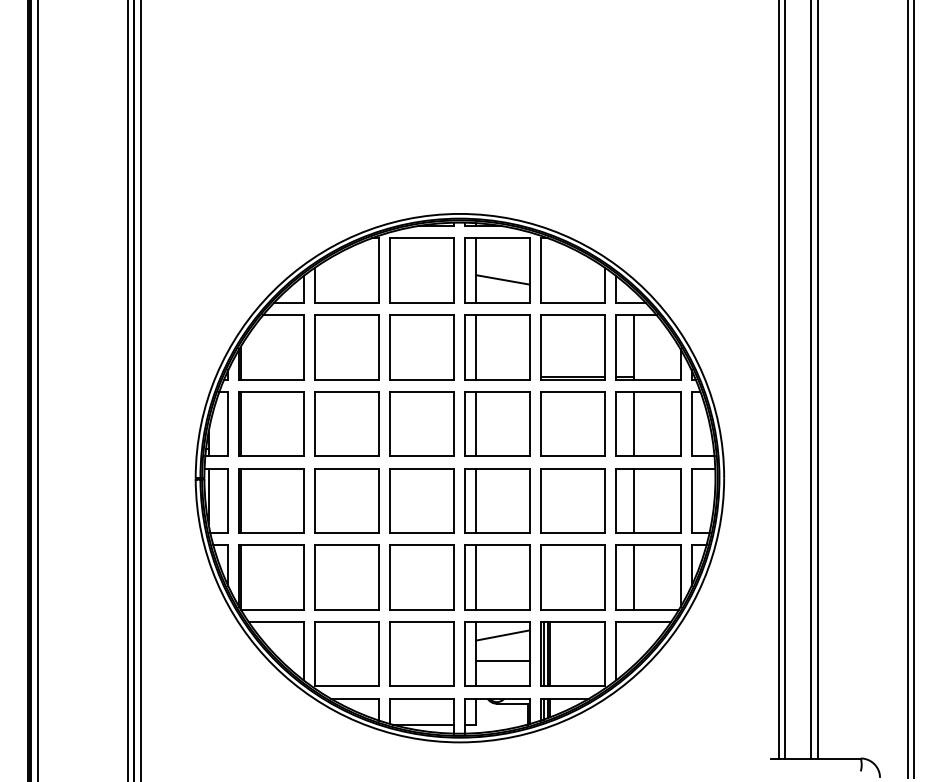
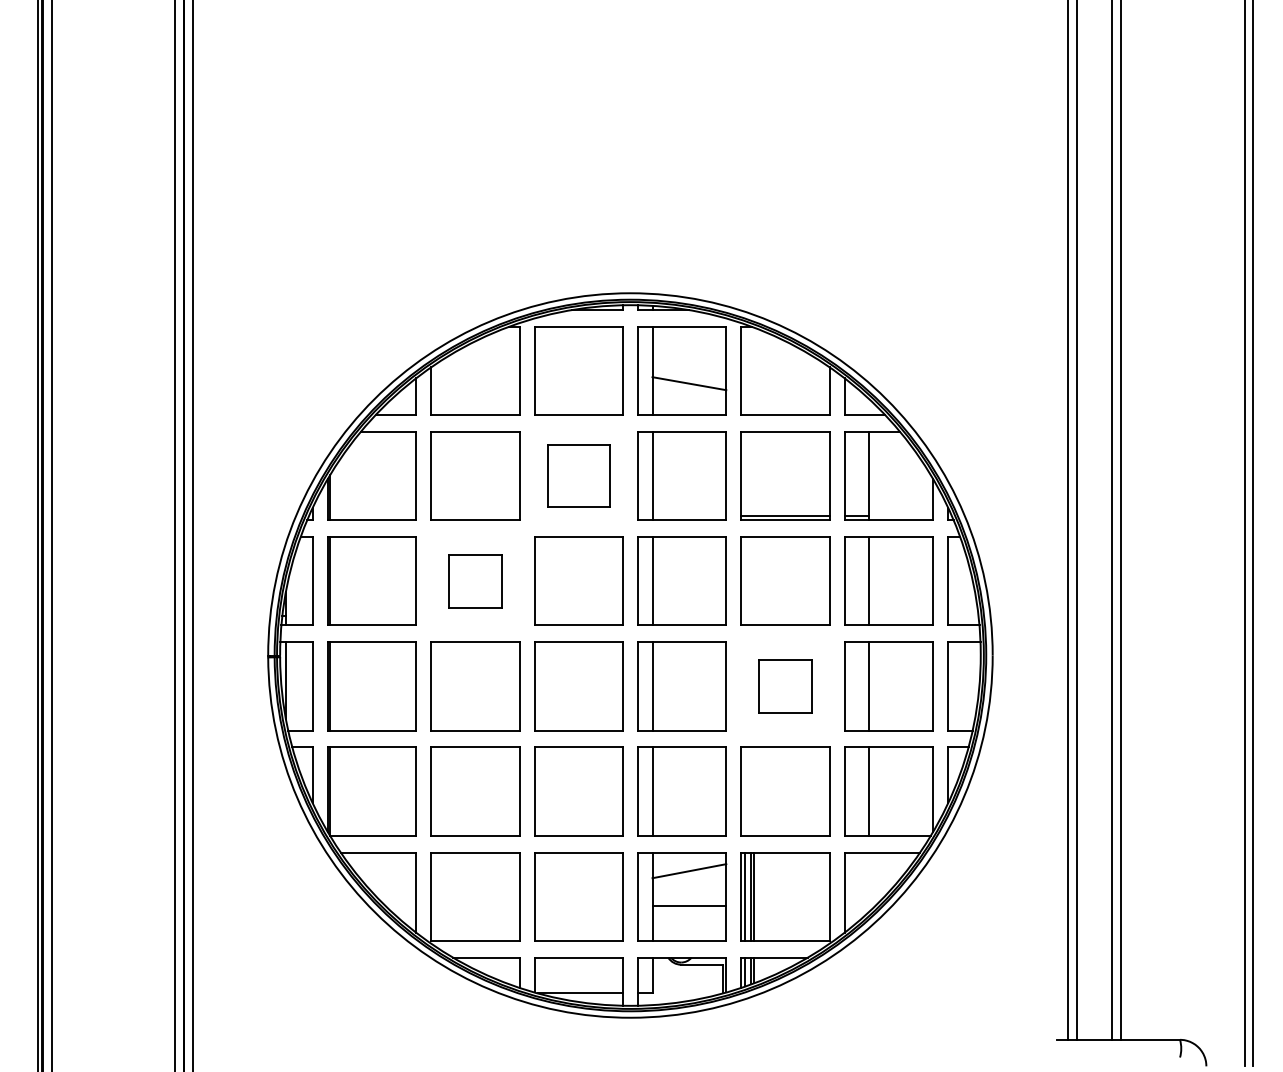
part: (422, 346) -> (578, 475), size x0.7
part: (346, 423) -> (475, 580), size x0.6
part: (573, 500) -> (785, 686), size x0.6

